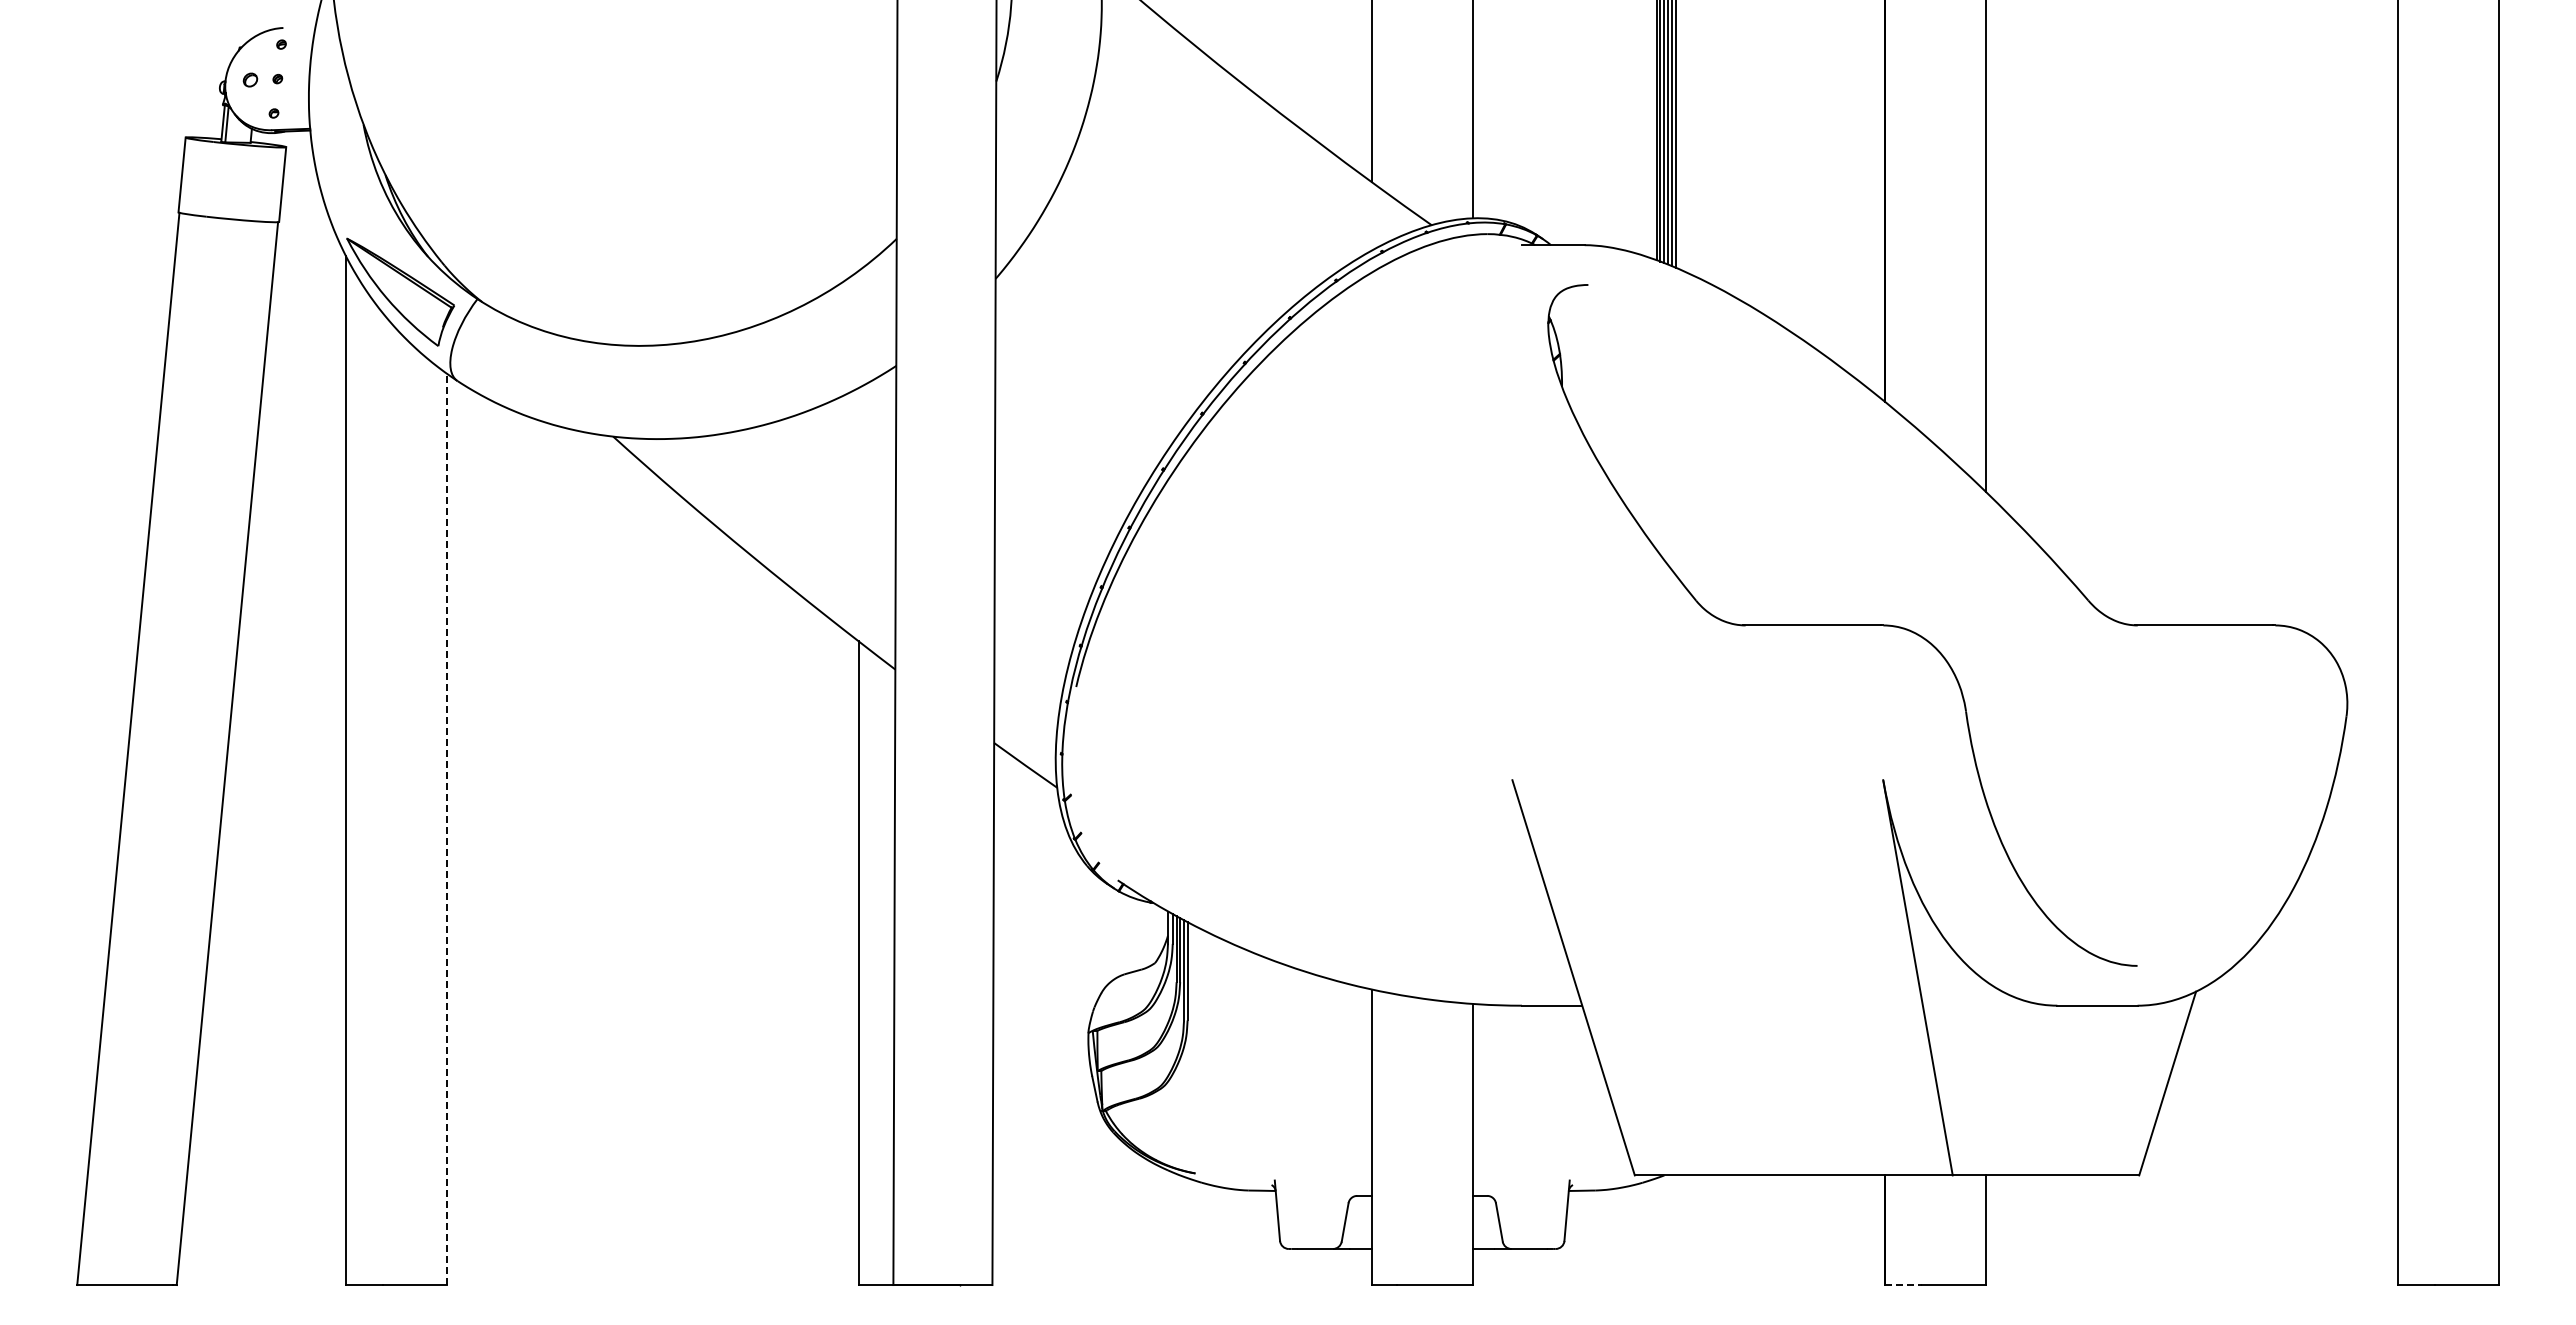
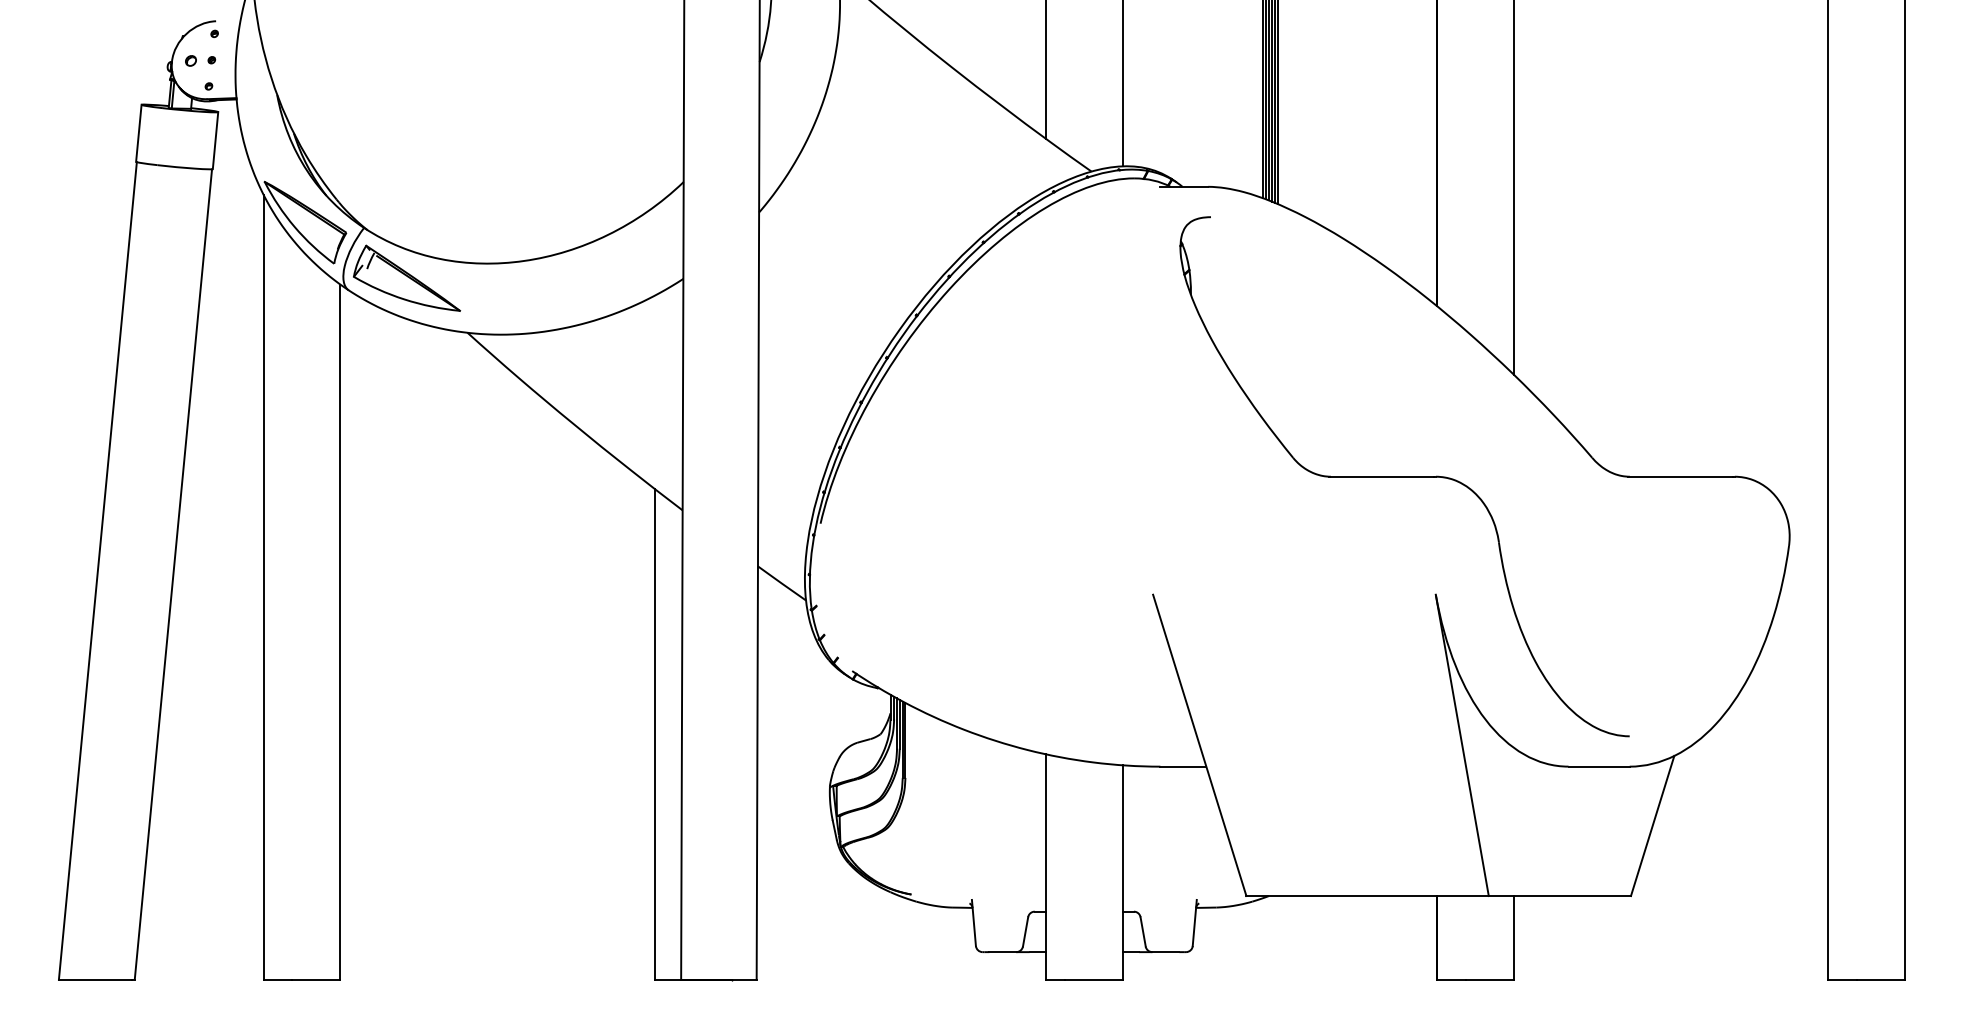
part: (533, 364) -> (406, 277), added
line: (446, 829) -> (340, 632), dashed -> solid
line: (1903, 1285) -> (1451, 979), dashed -> solid

